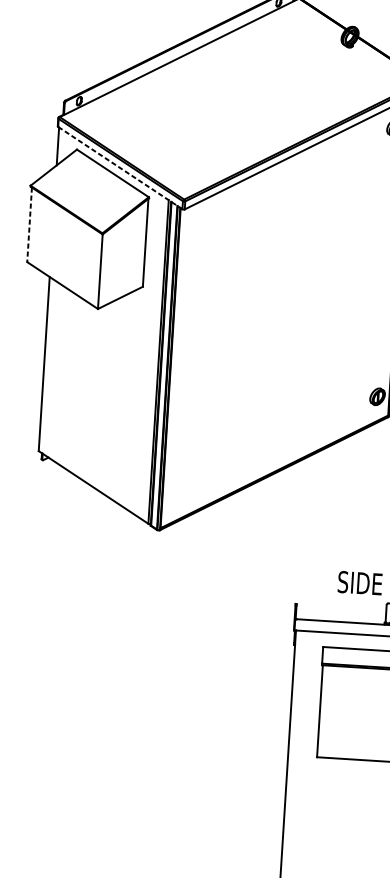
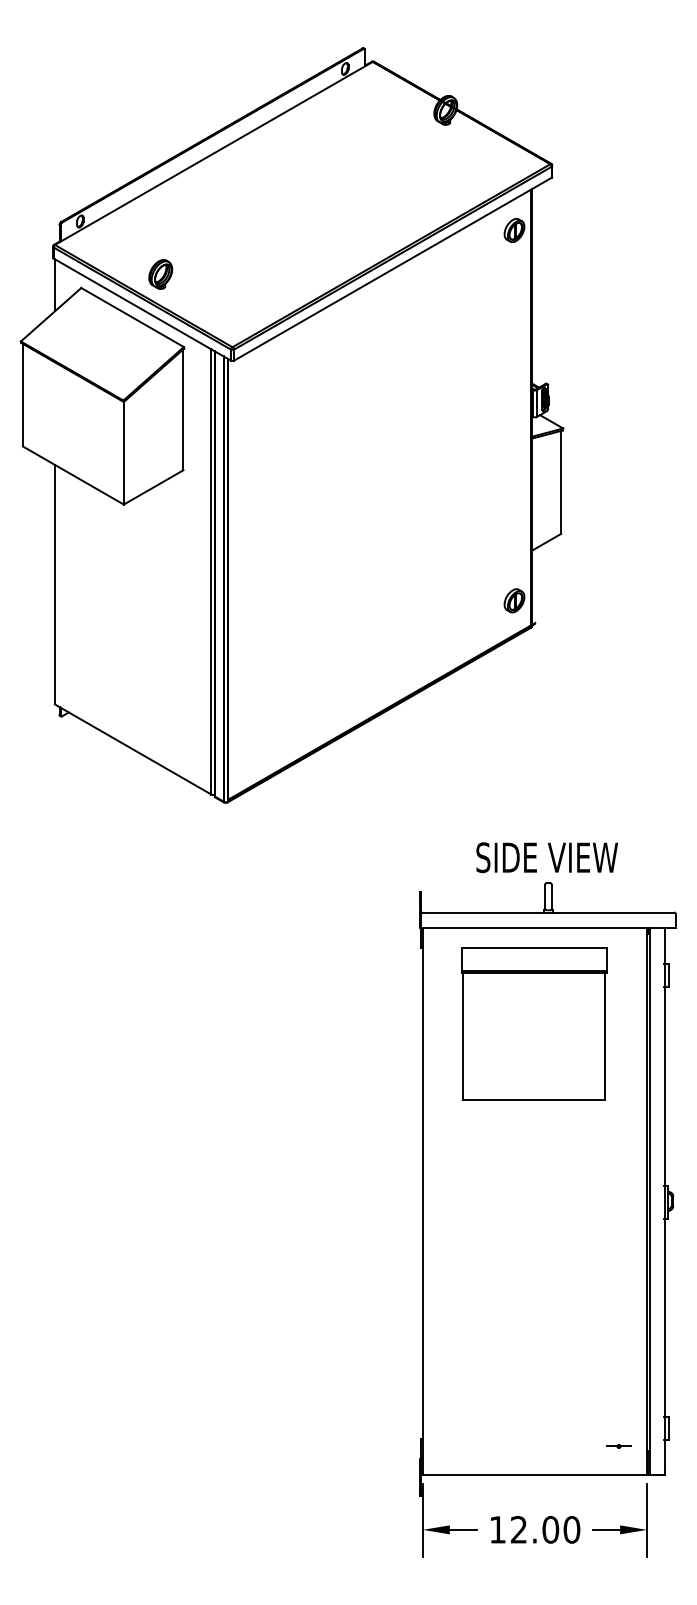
part: (135, 143) -> (160, 274), added
line: (120, 168) -> (142, 309), dashed -> solid
line: (29, 225) -> (22, 395), dashed -> solid

